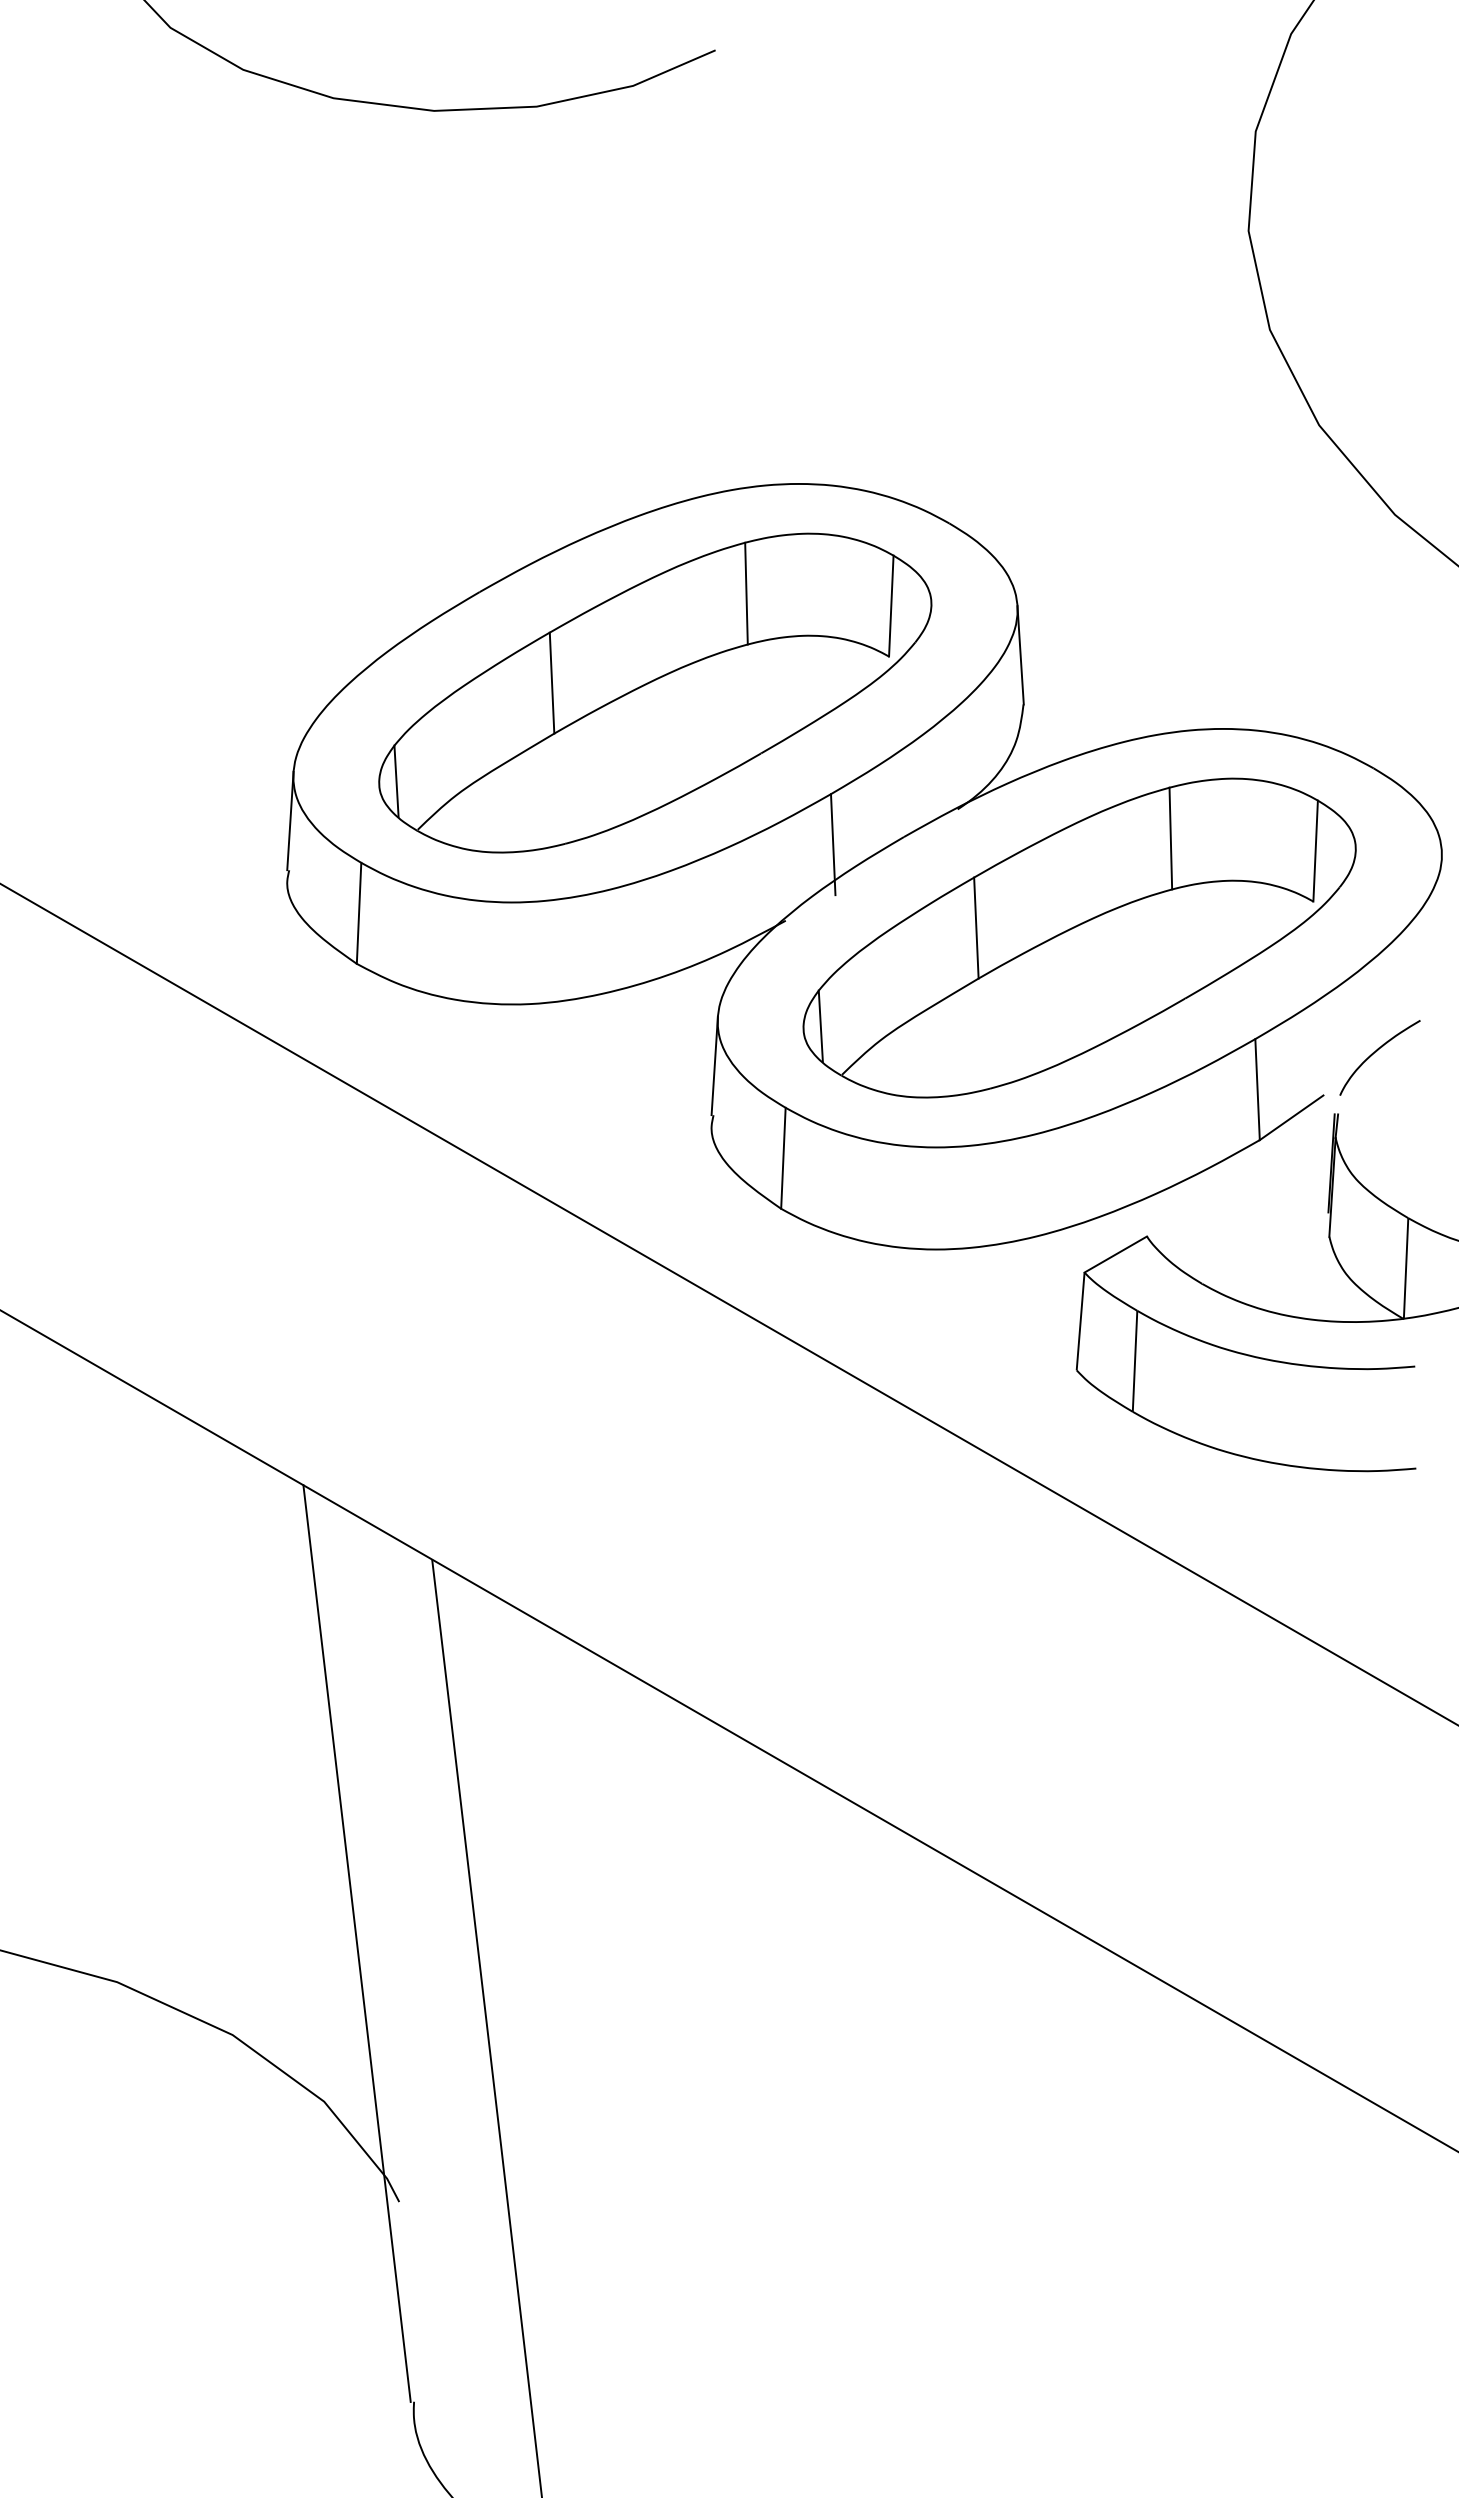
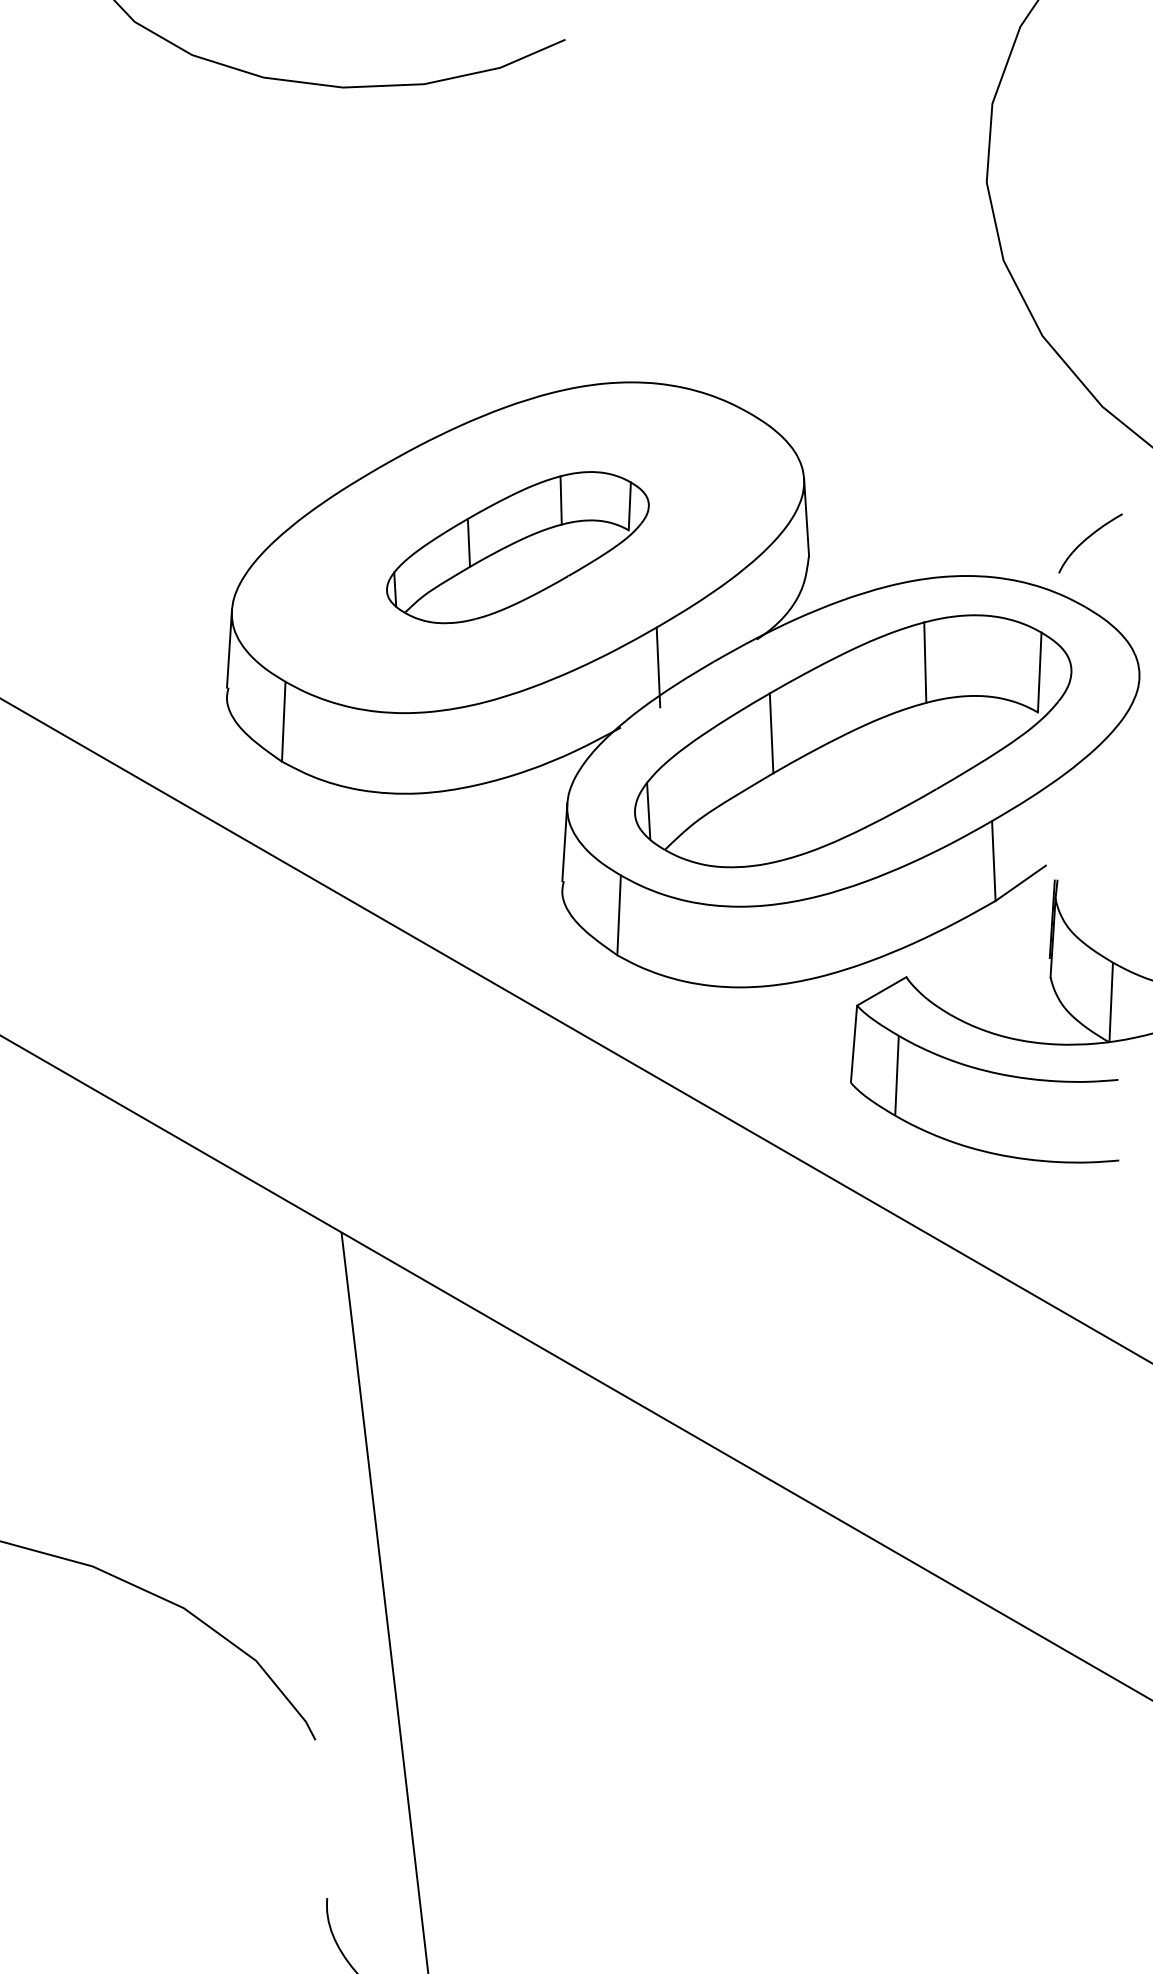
part: (655, 692) -> (518, 547), size x0.6
curve: (1376, 1052) -> (1087, 539), moved
line: (356, 1943) -> (281, 1535), removed

